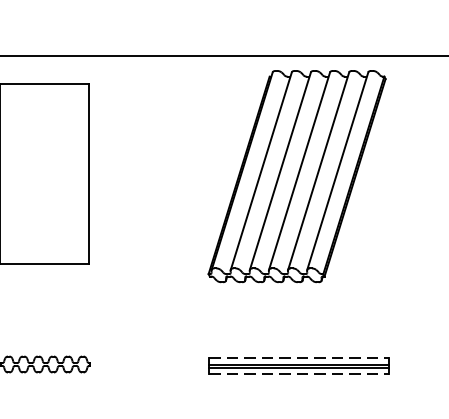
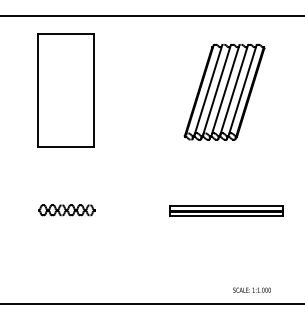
part: (296, 175) -> (224, 91), size x0.71
line: (300, 358) -> (226, 206), dashed -> solid
line: (300, 374) -> (226, 216), dashed -> solid

